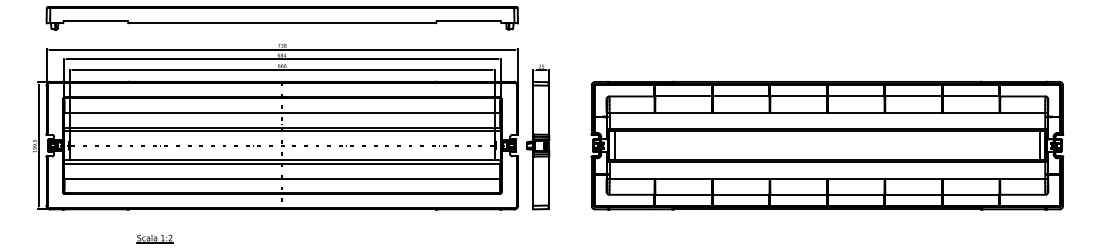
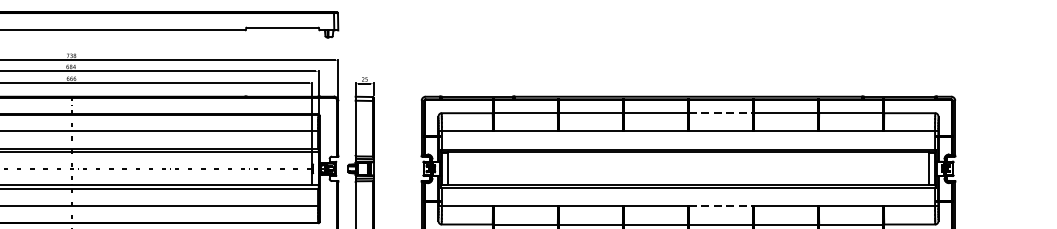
line: (856, 96) -> (721, 113), solid -> dashed
line: (856, 178) -> (721, 206), solid -> dashed

